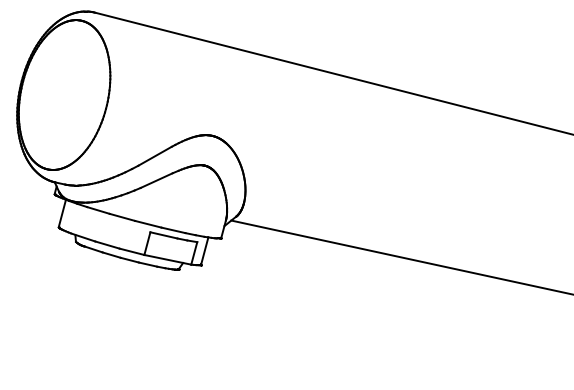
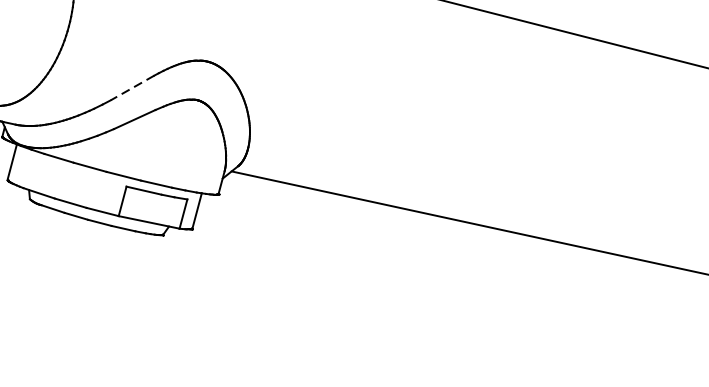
line: (154, 156) -> (131, 88), solid -> dashed

